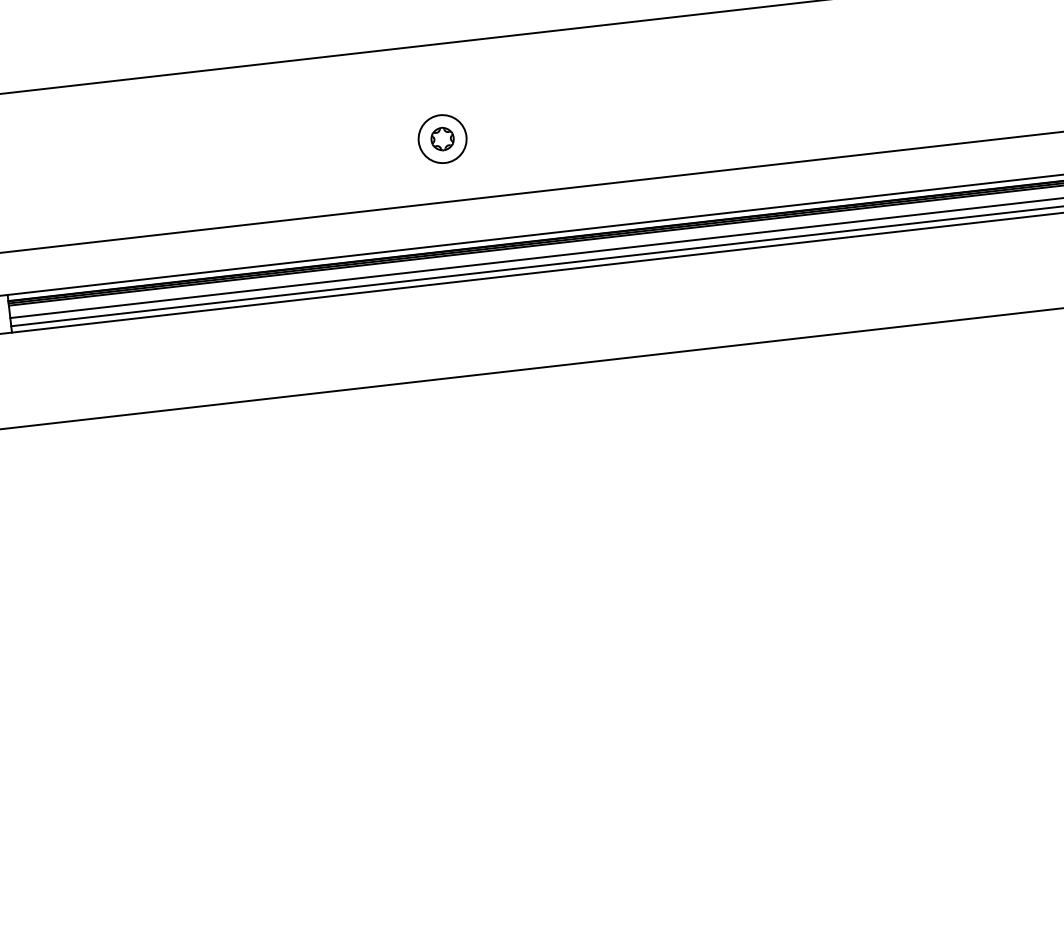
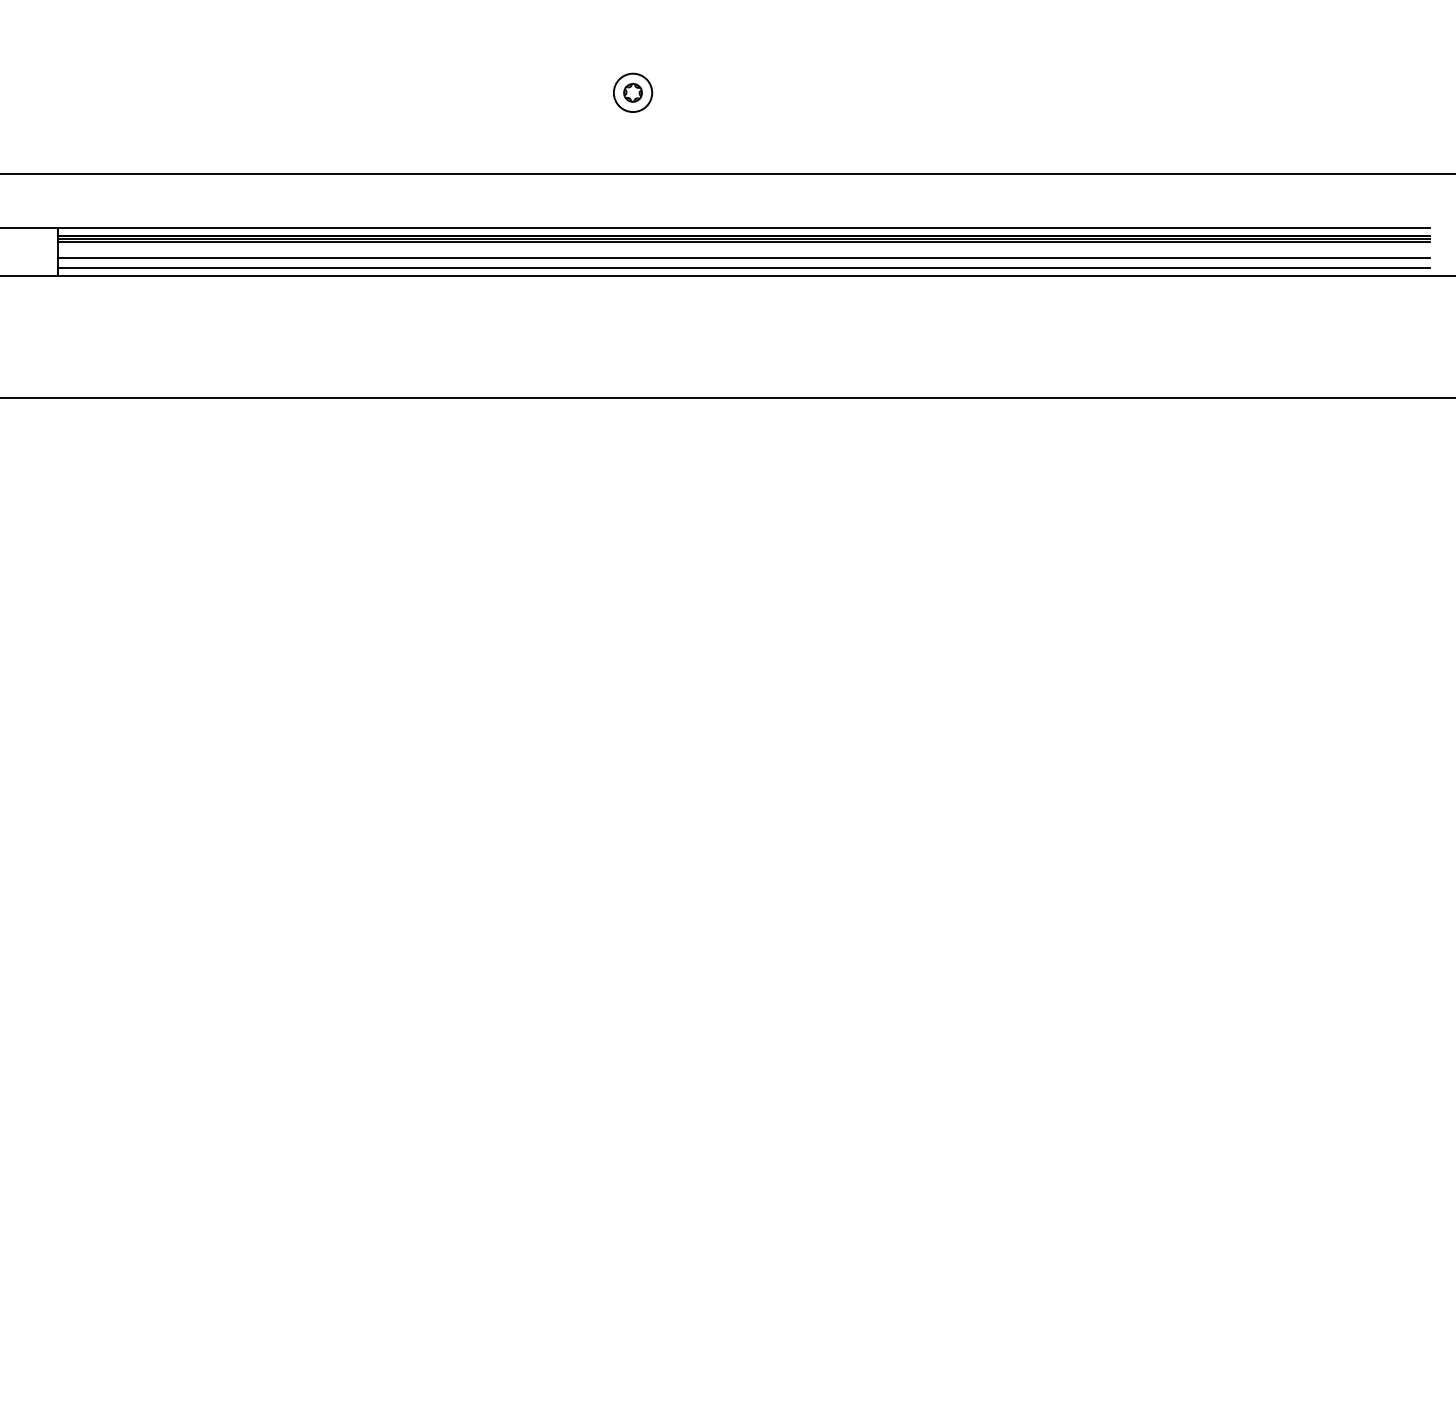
part: (443, 138) -> (633, 92), size x0.62

